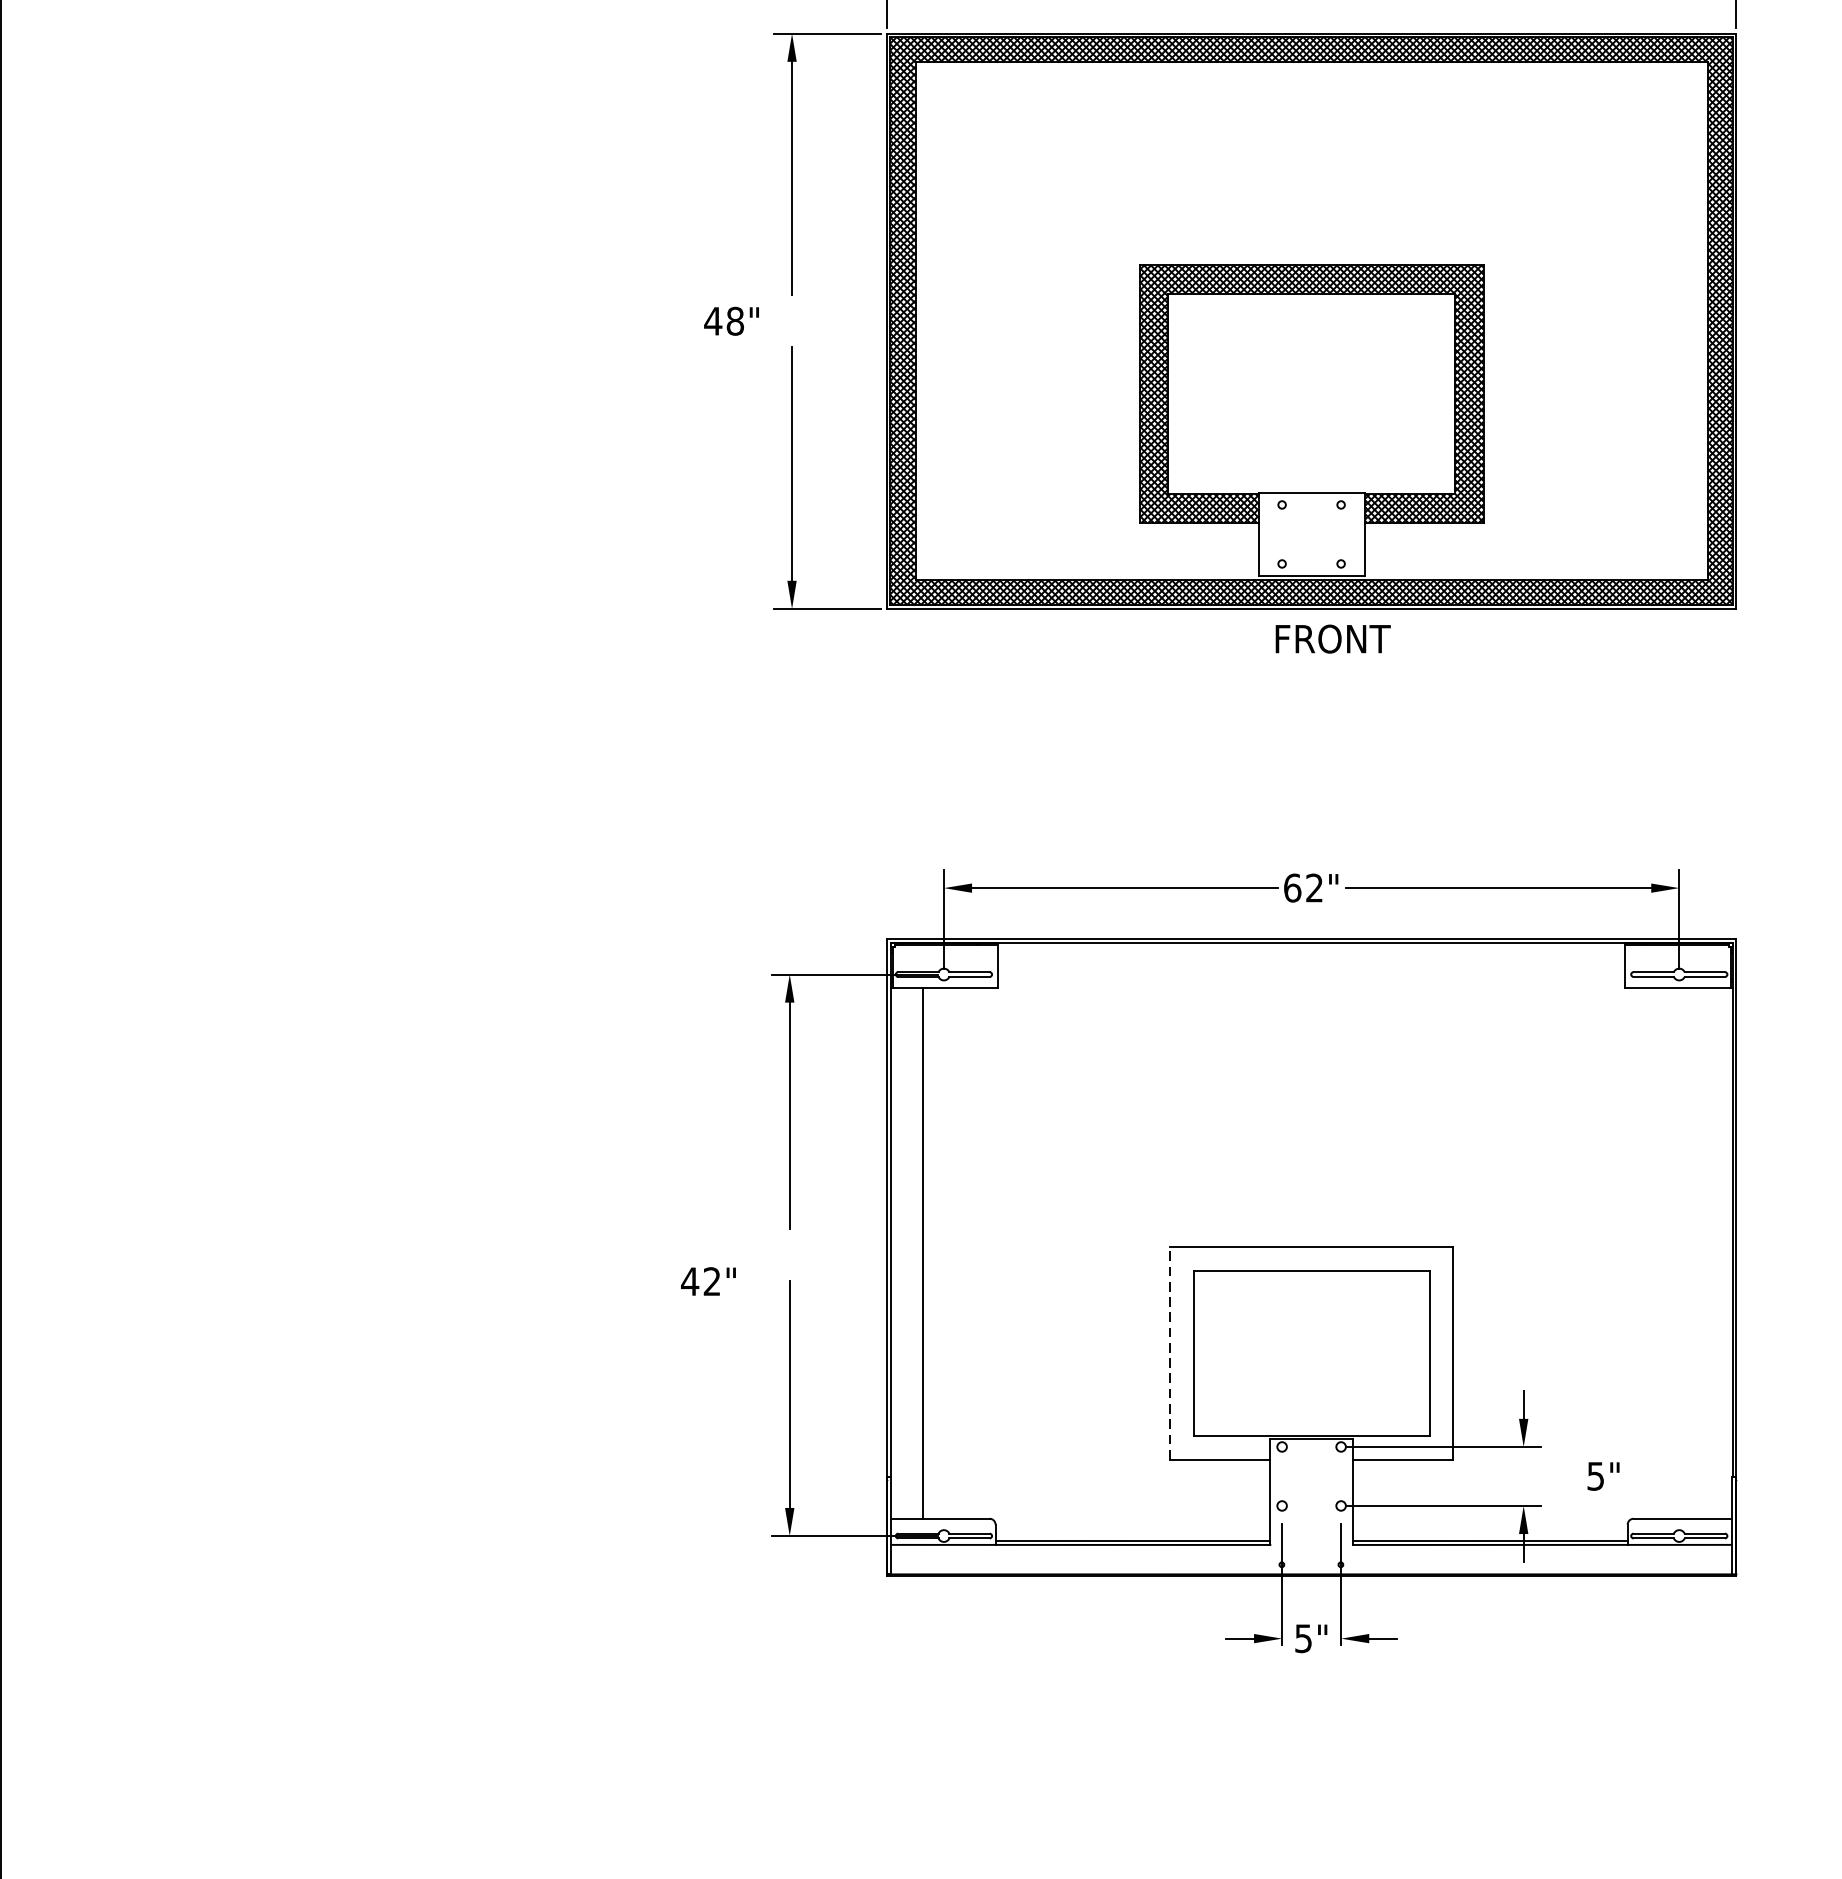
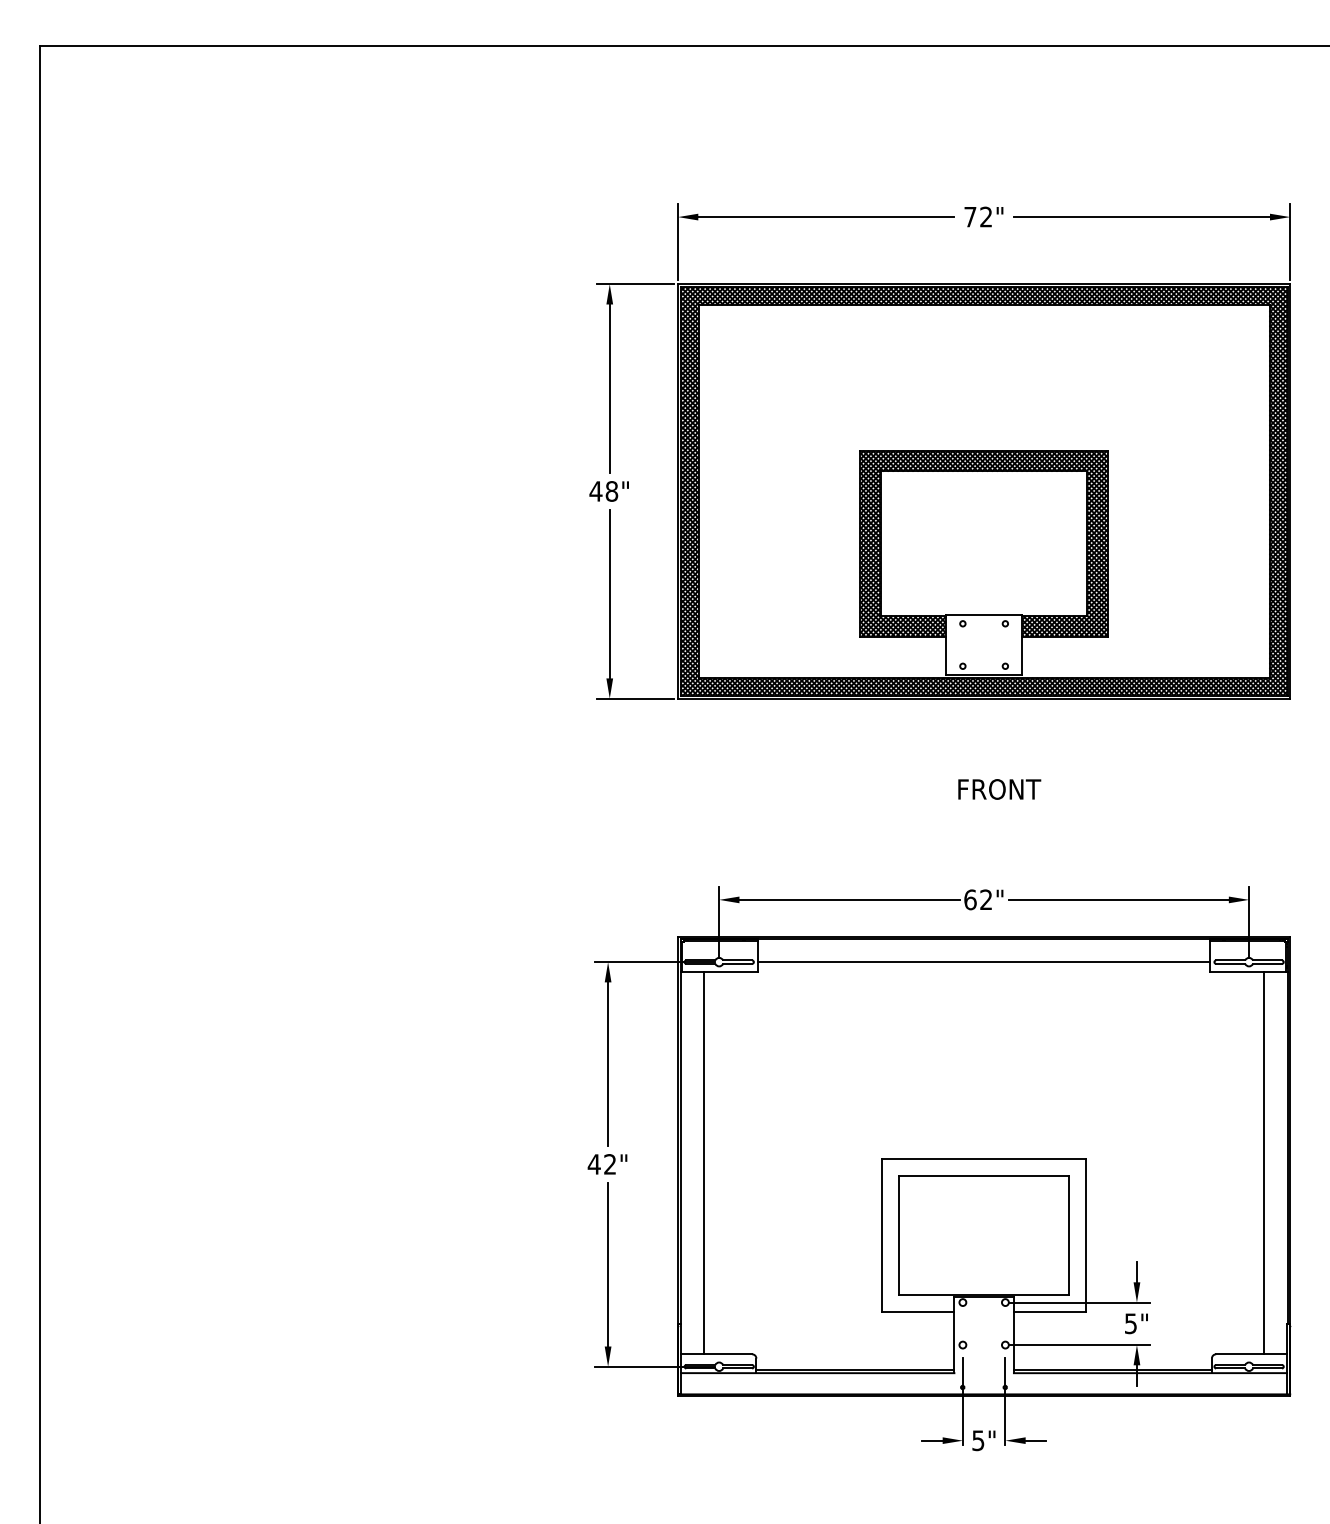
text: (730, 321) -> (608, 491), moved
text: (1332, 639) -> (999, 789), moved
line: (1312, 975) -> (984, 962), added
line: (1700, 1253) -> (1264, 1163), added
text: (708, 1281) -> (607, 1164), moved
line: (1170, 1353) -> (882, 1235), dashed -> solid
text: (1603, 1476) -> (1136, 1323), moved

